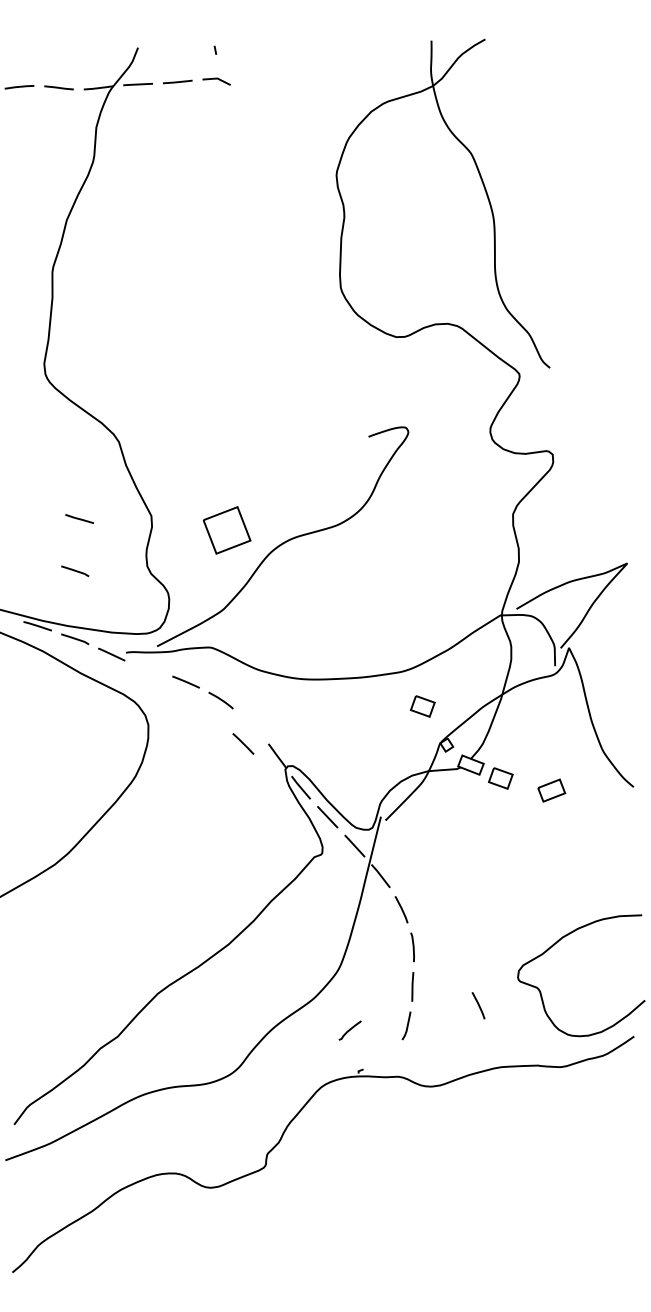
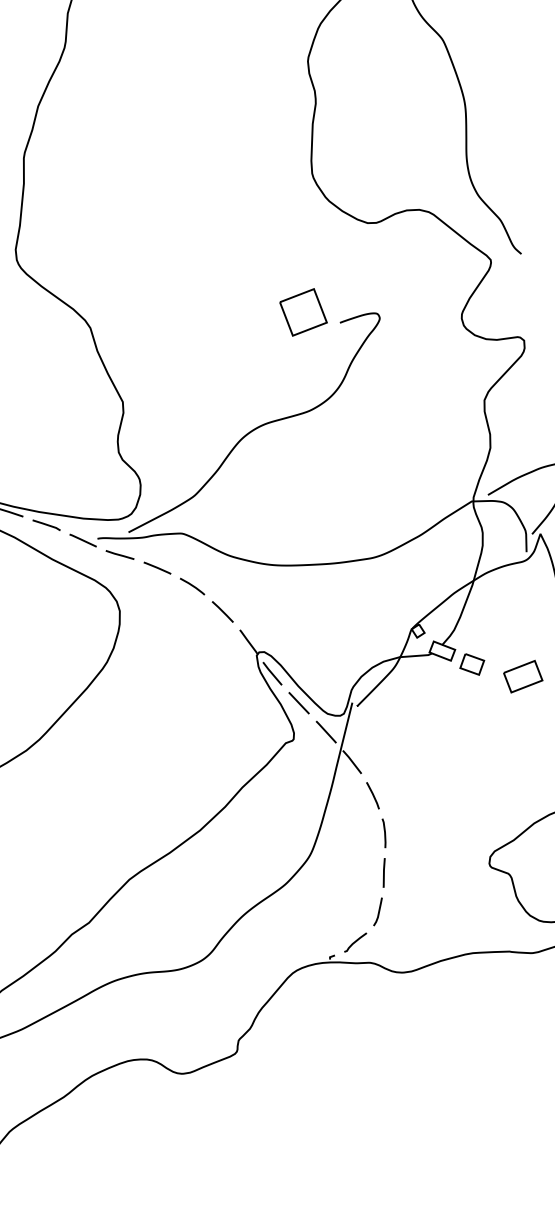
line: (79, 518) -> (119, 554), moved
part: (226, 530) -> (302, 312), moved
line: (75, 571) -> (46, 457), removed
part: (422, 706) -> (393, 592), removed
line: (243, 743) -> (222, 611), moved
part: (551, 790) -> (522, 676), size x1.43
line: (478, 1005) -> (449, 891), removed
curve: (349, 1030) -> (354, 942), moved

